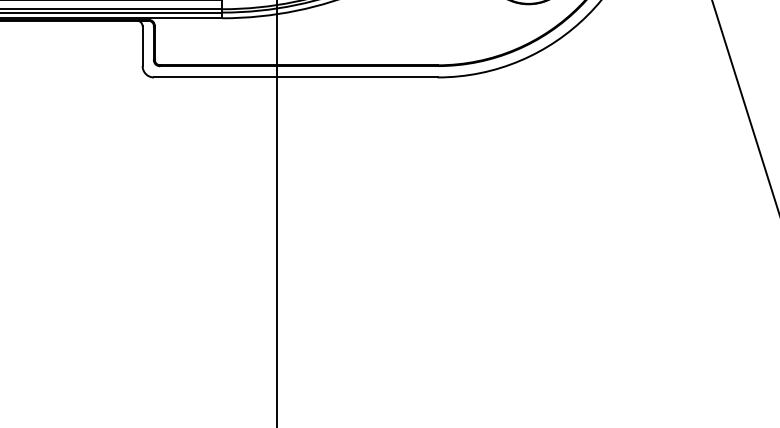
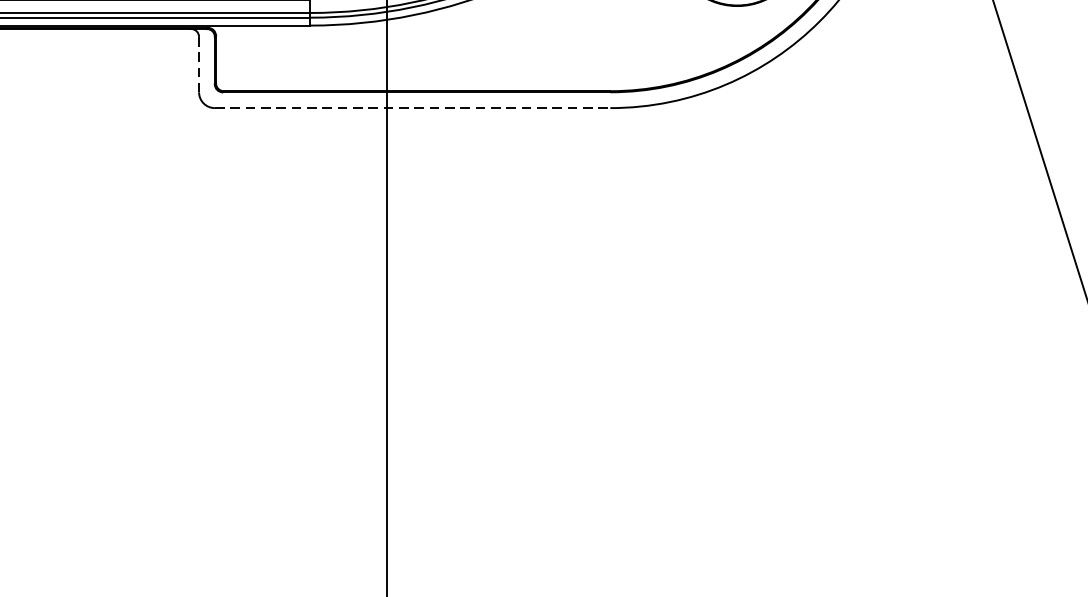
line: (142, 46) -> (198, 64), solid -> dashed
line: (295, 77) -> (412, 108), solid -> dashed

